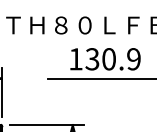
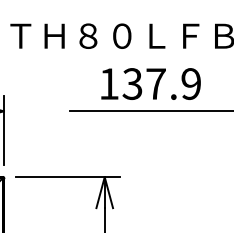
text: (108, 58) -> (155, 83), 130.9 -> 137.9

